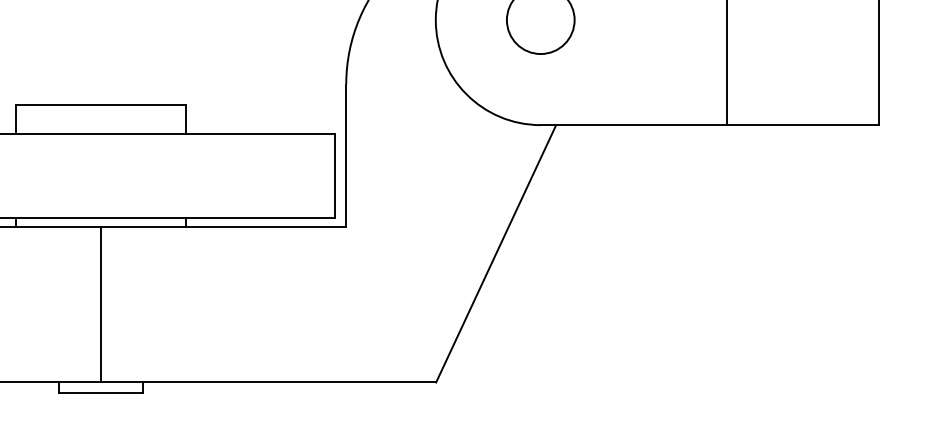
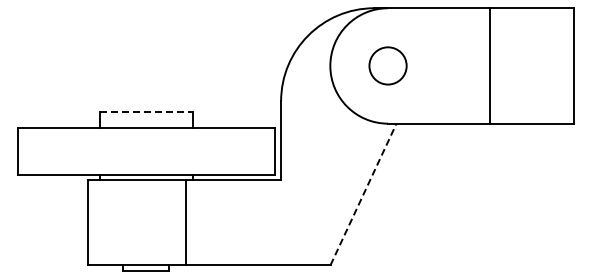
line: (101, 104) -> (146, 112), solid -> dashed
line: (496, 252) -> (363, 193), solid -> dashed
line: (101, 304) -> (186, 222), moved

